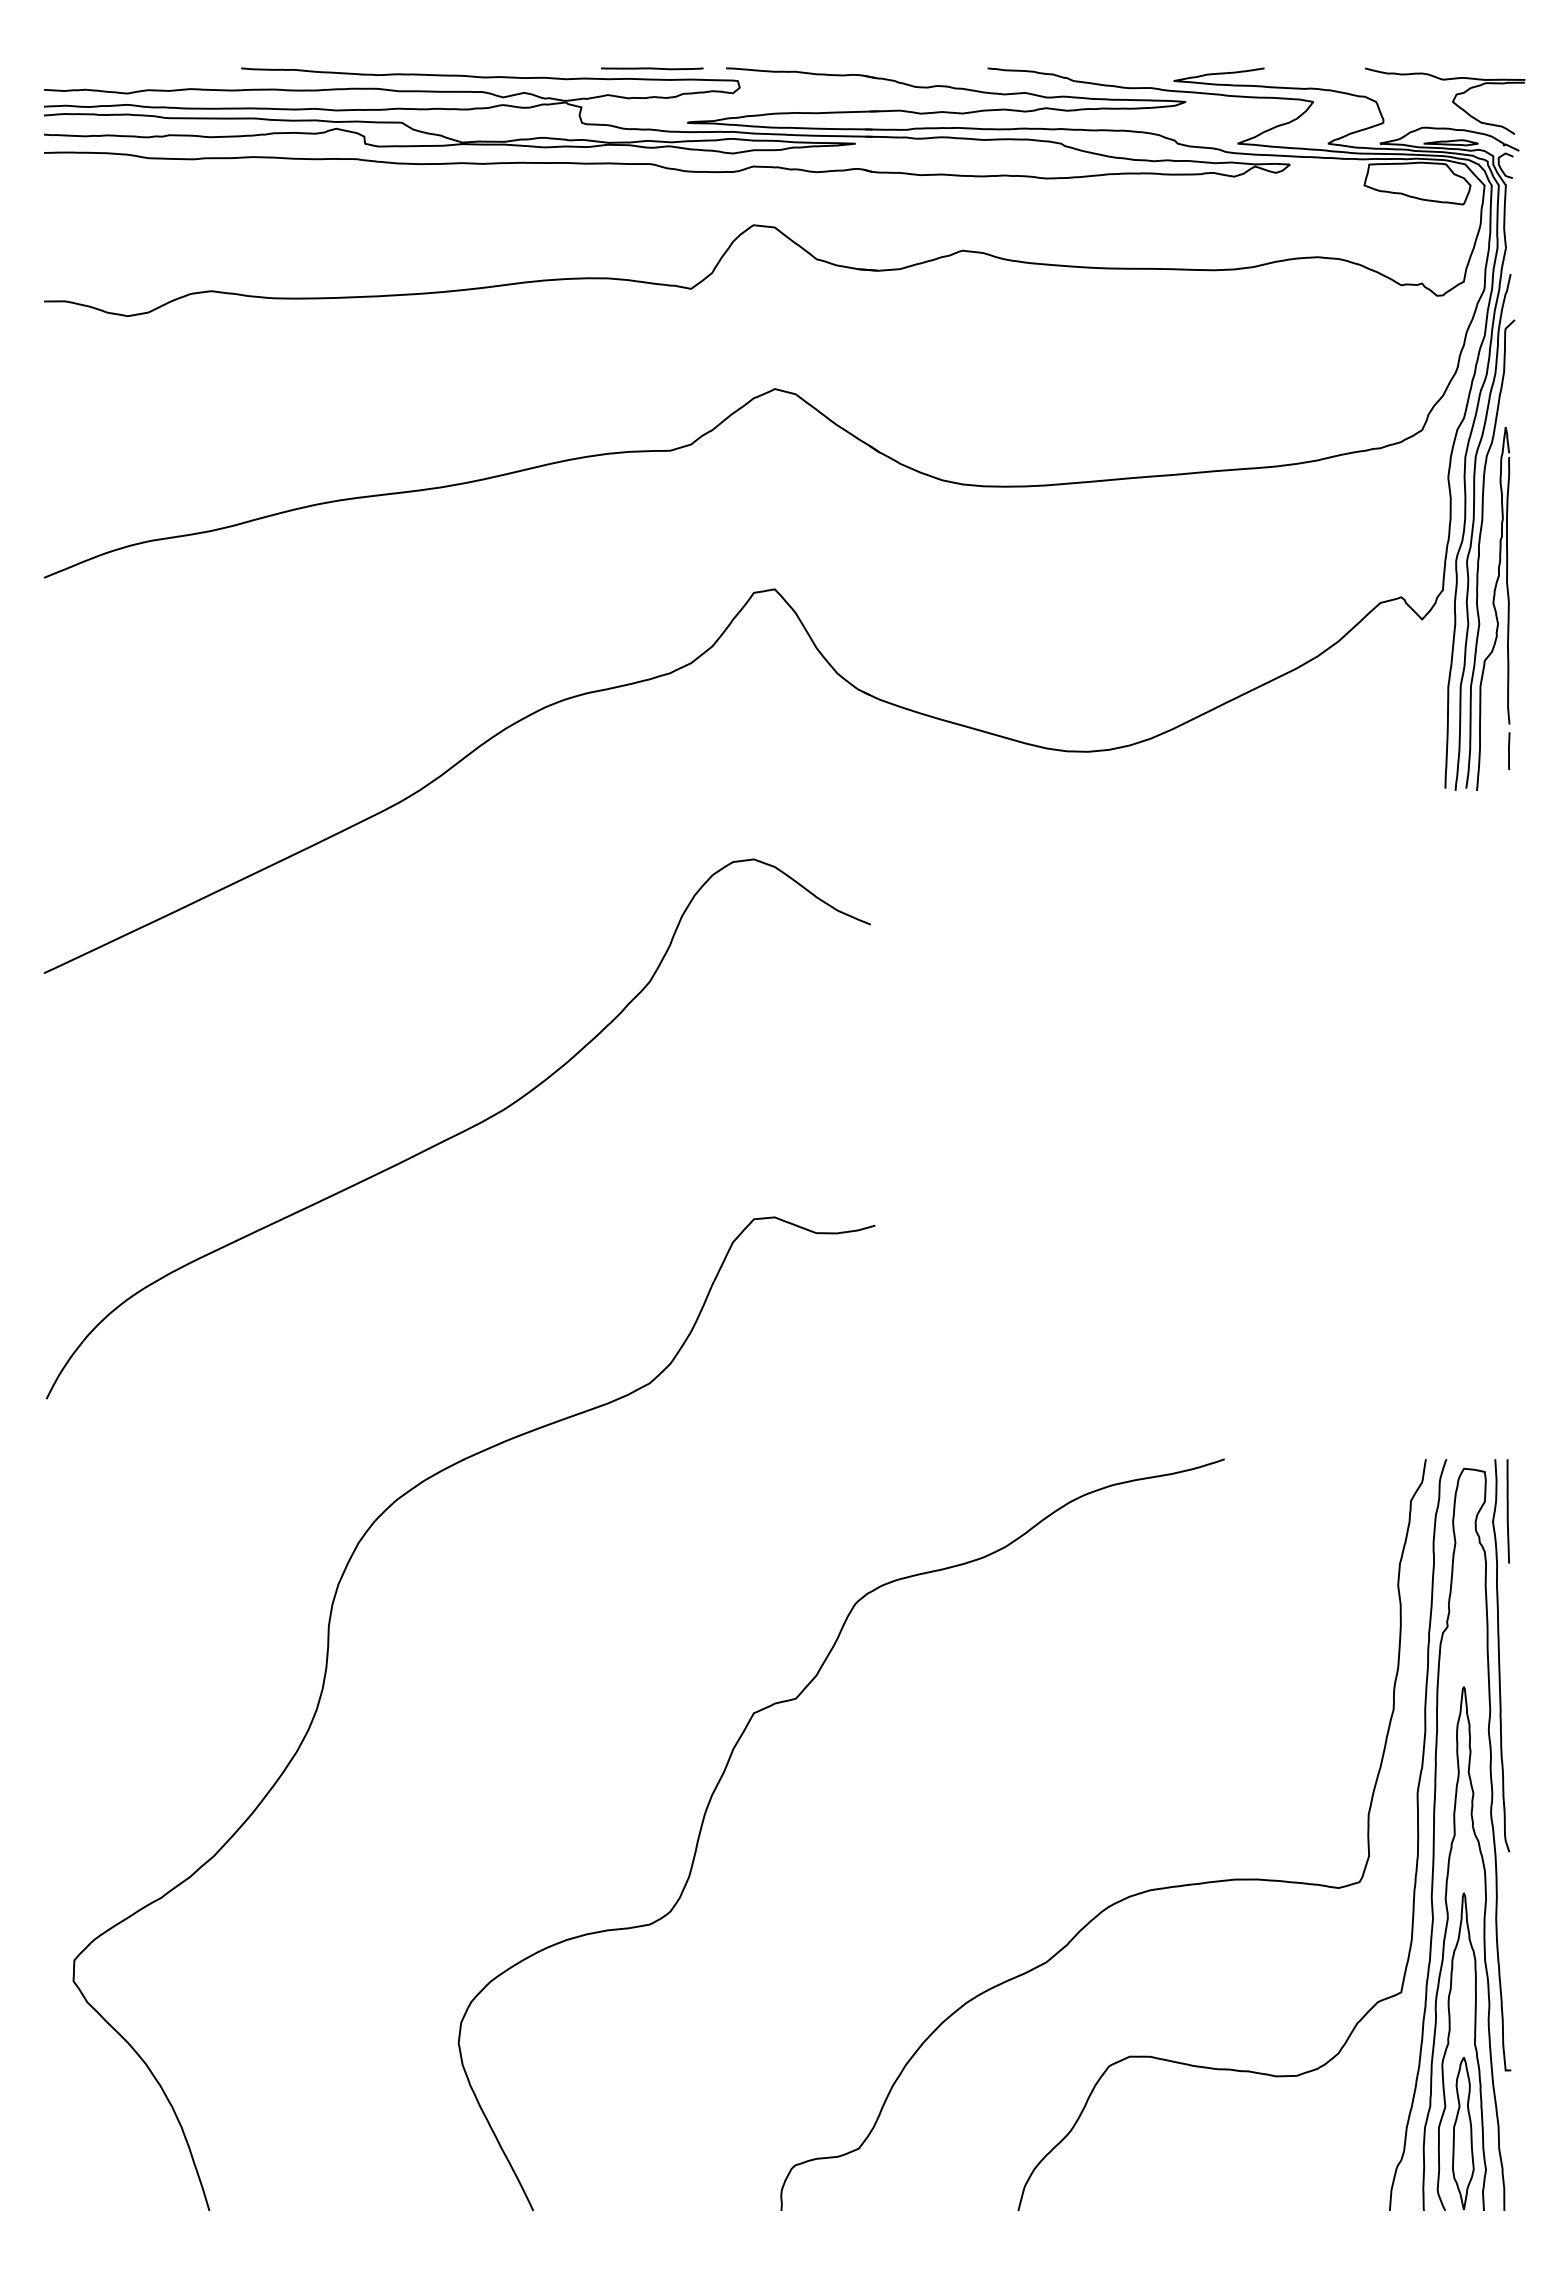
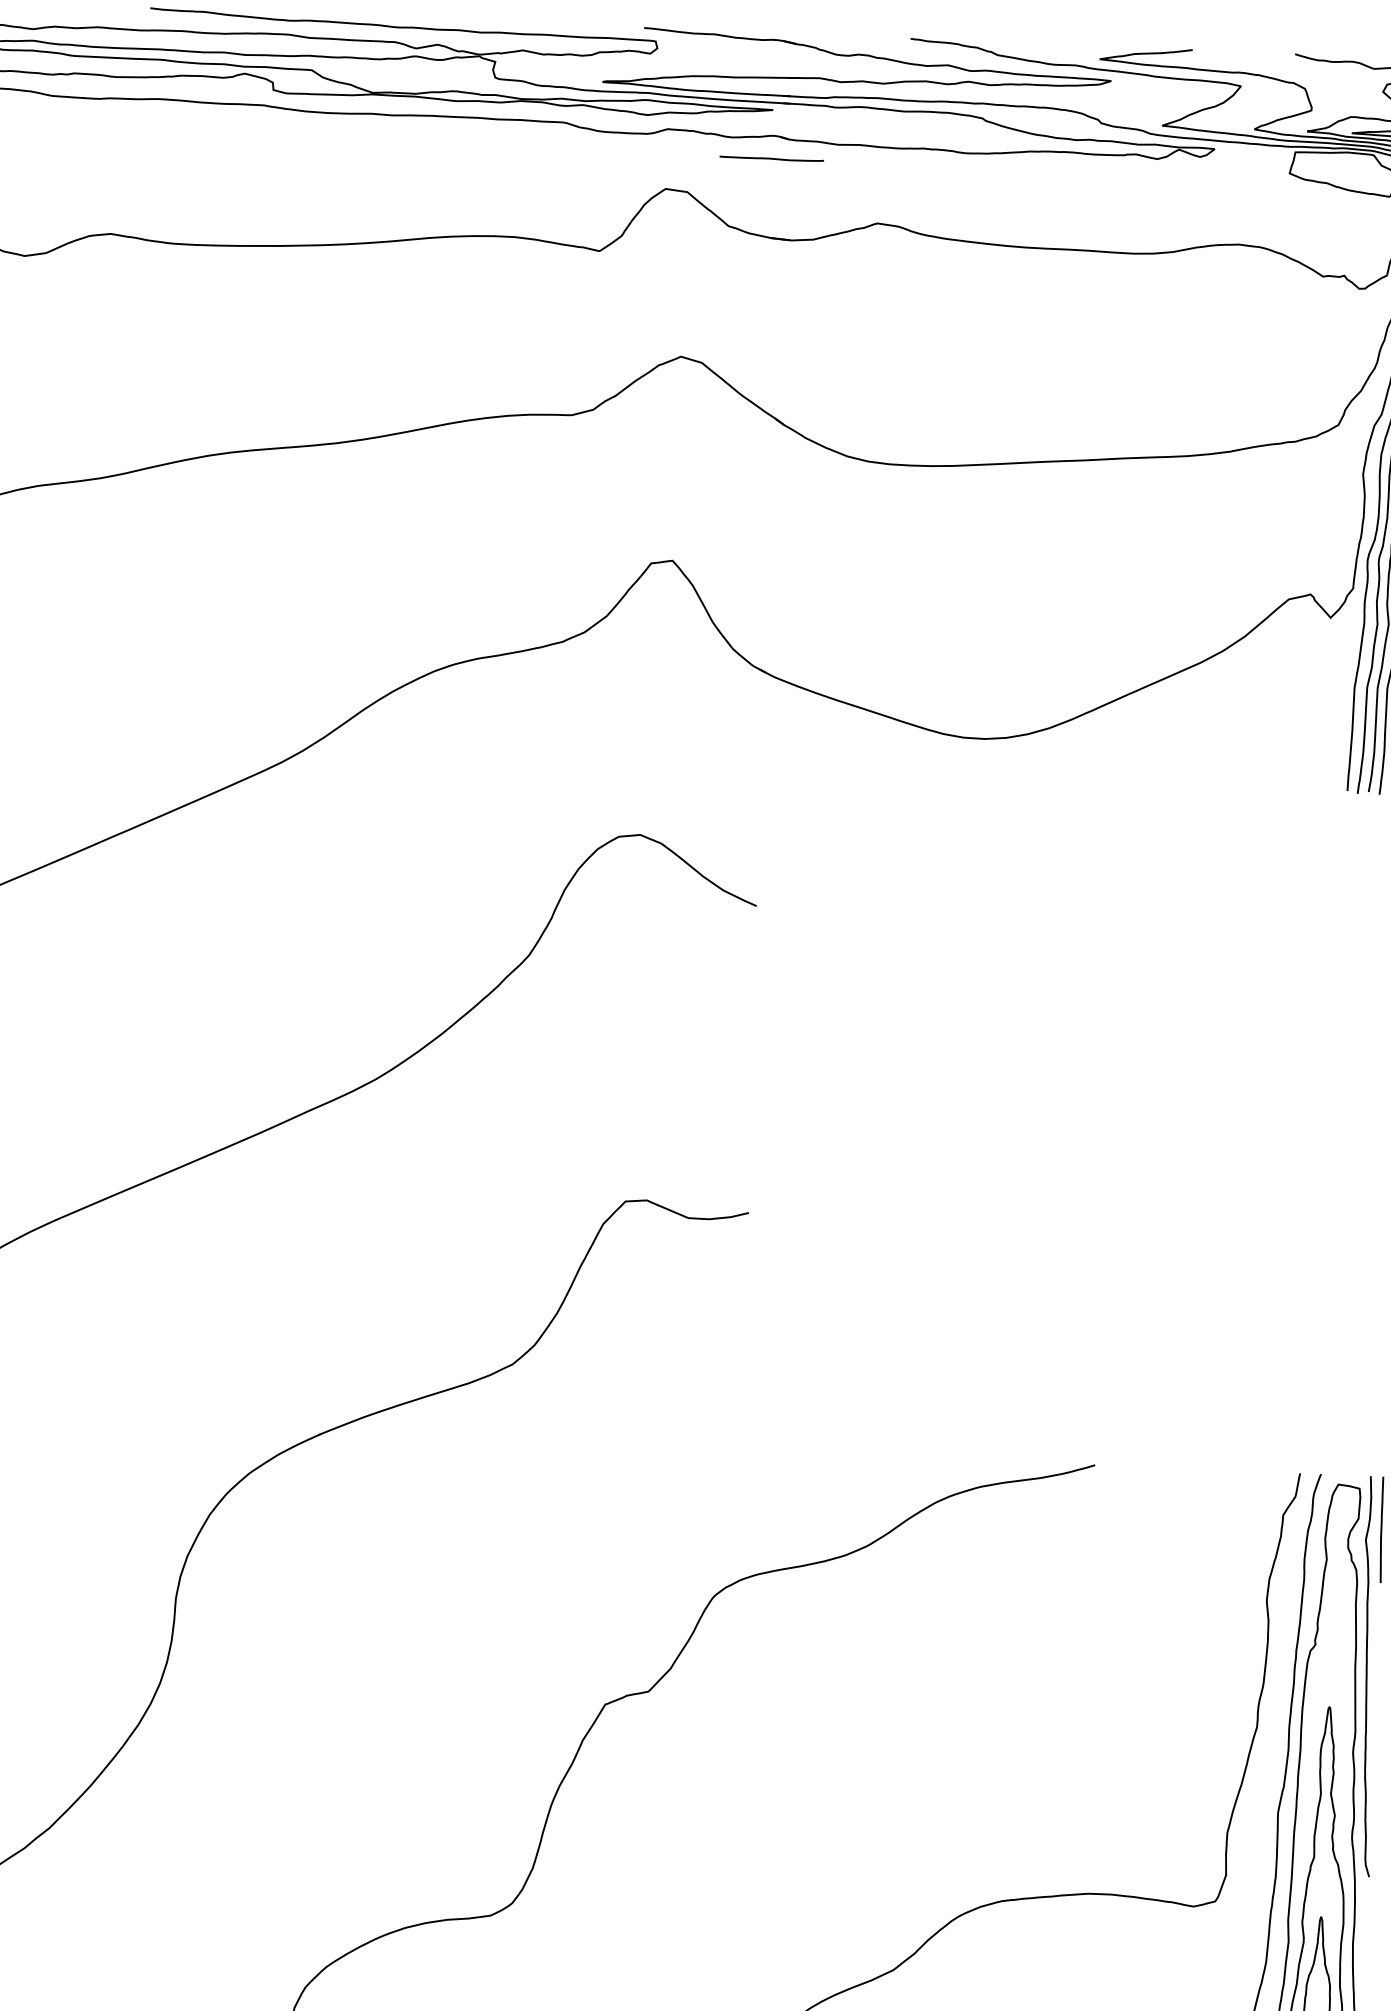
line: (652, 68) -> (772, 158), moved

